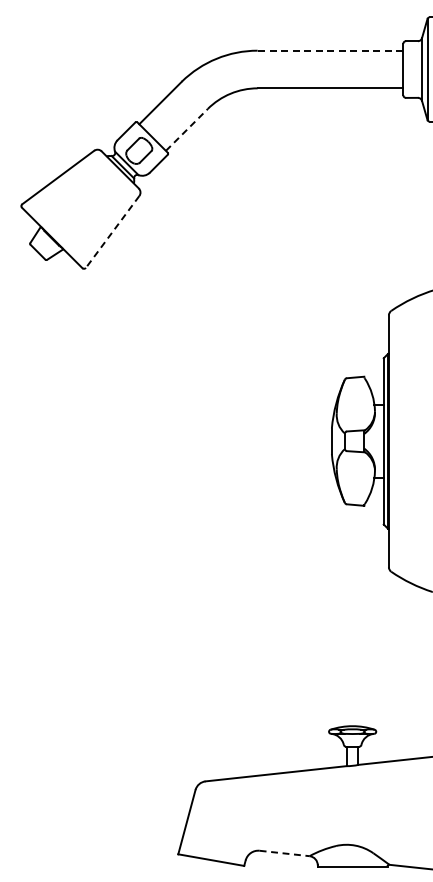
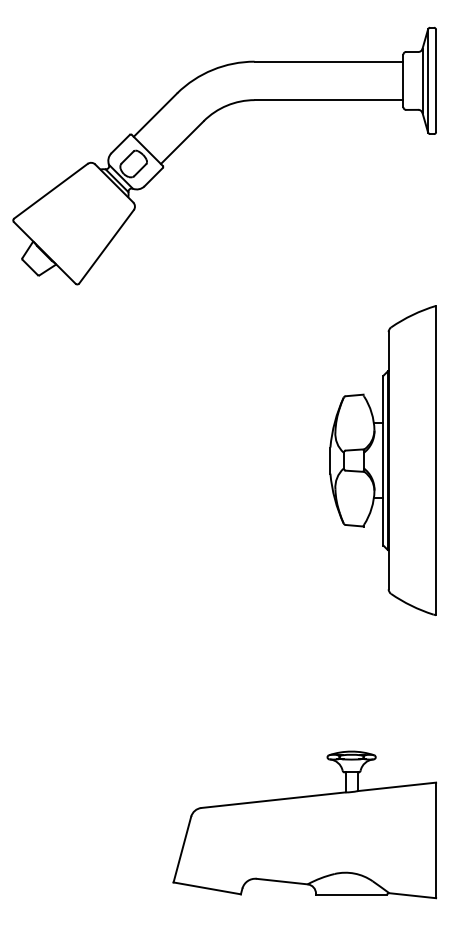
line: (329, 50) -> (328, 61), dashed -> solid
line: (187, 129) -> (182, 142), dashed -> solid
line: (112, 231) -> (106, 246), dashed -> solid
line: (284, 853) -> (282, 881), dashed -> solid

